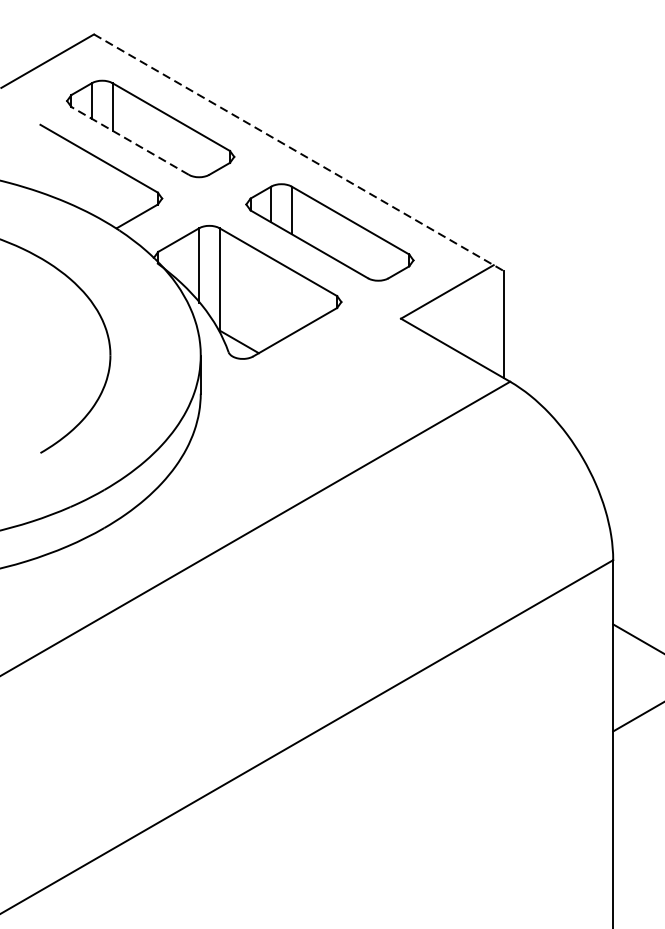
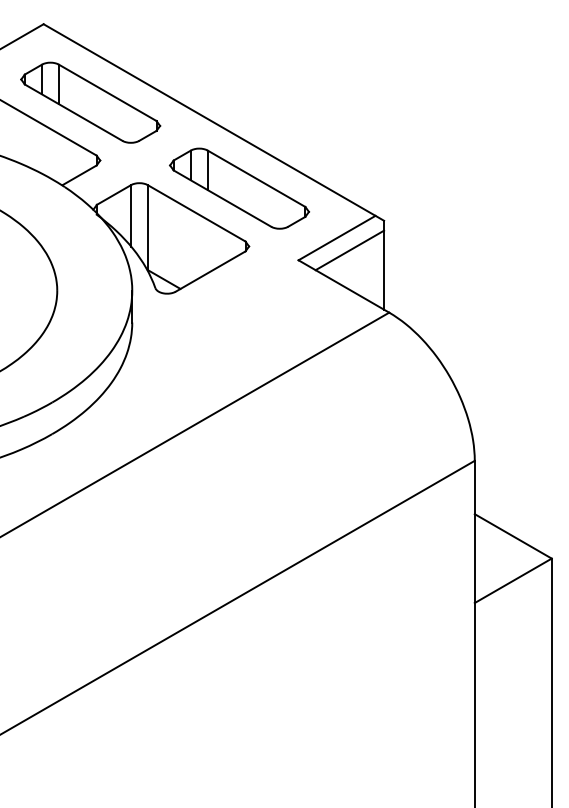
line: (129, 140) -> (73, 112), dashed -> solid
line: (298, 152) -> (213, 122), dashed -> solid
line: (462, 306) -> (349, 250), added

